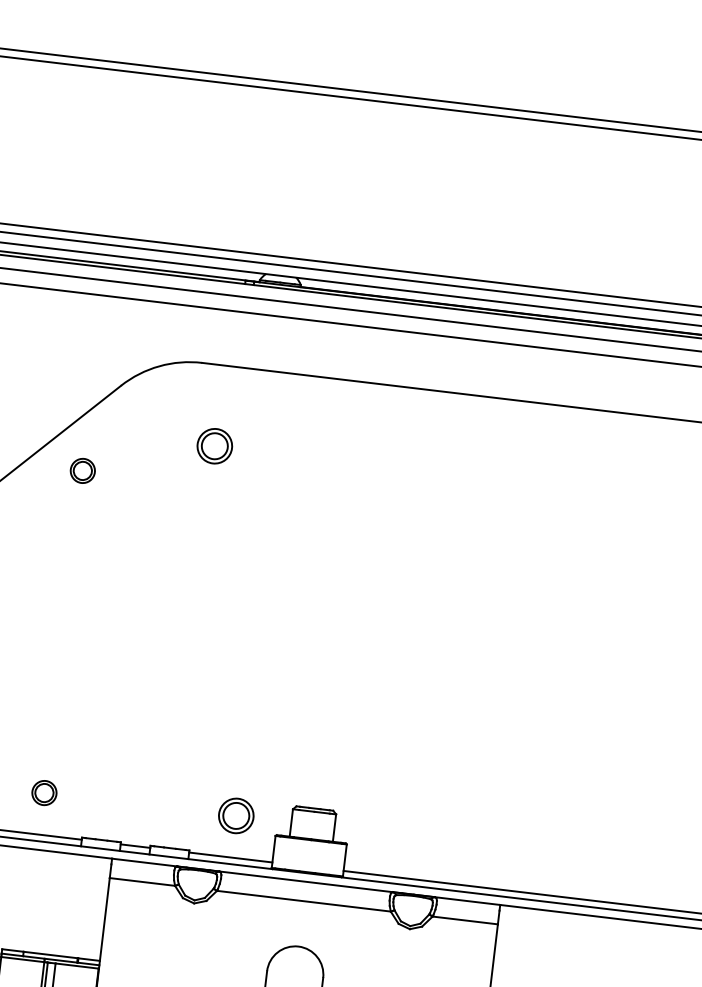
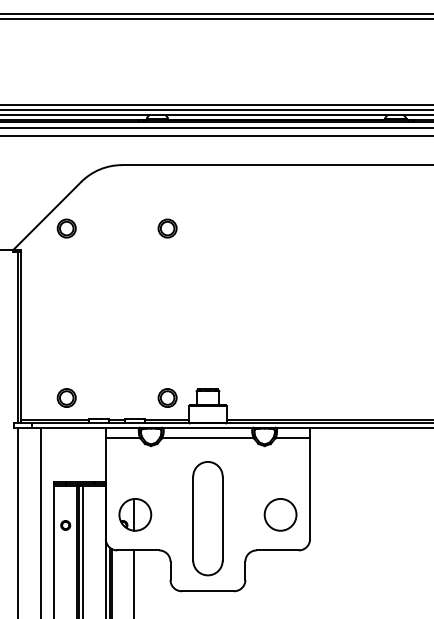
part: (214, 446) -> (167, 228), moved
part: (82, 470) -> (66, 228), size x1.43
part: (44, 792) -> (66, 397), size x1.43

